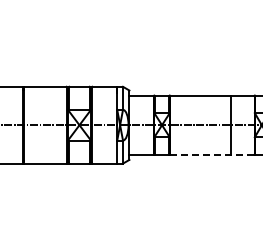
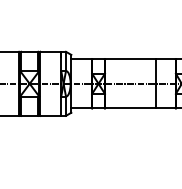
line: (212, 154) -> (140, 108), dashed -> solid

